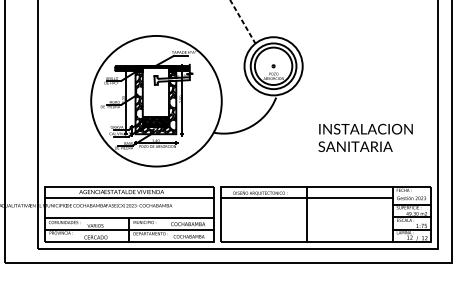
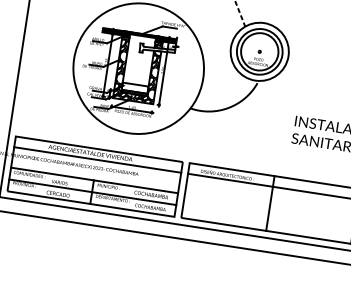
hatch: (155, 120) -> (134, 87), removed

